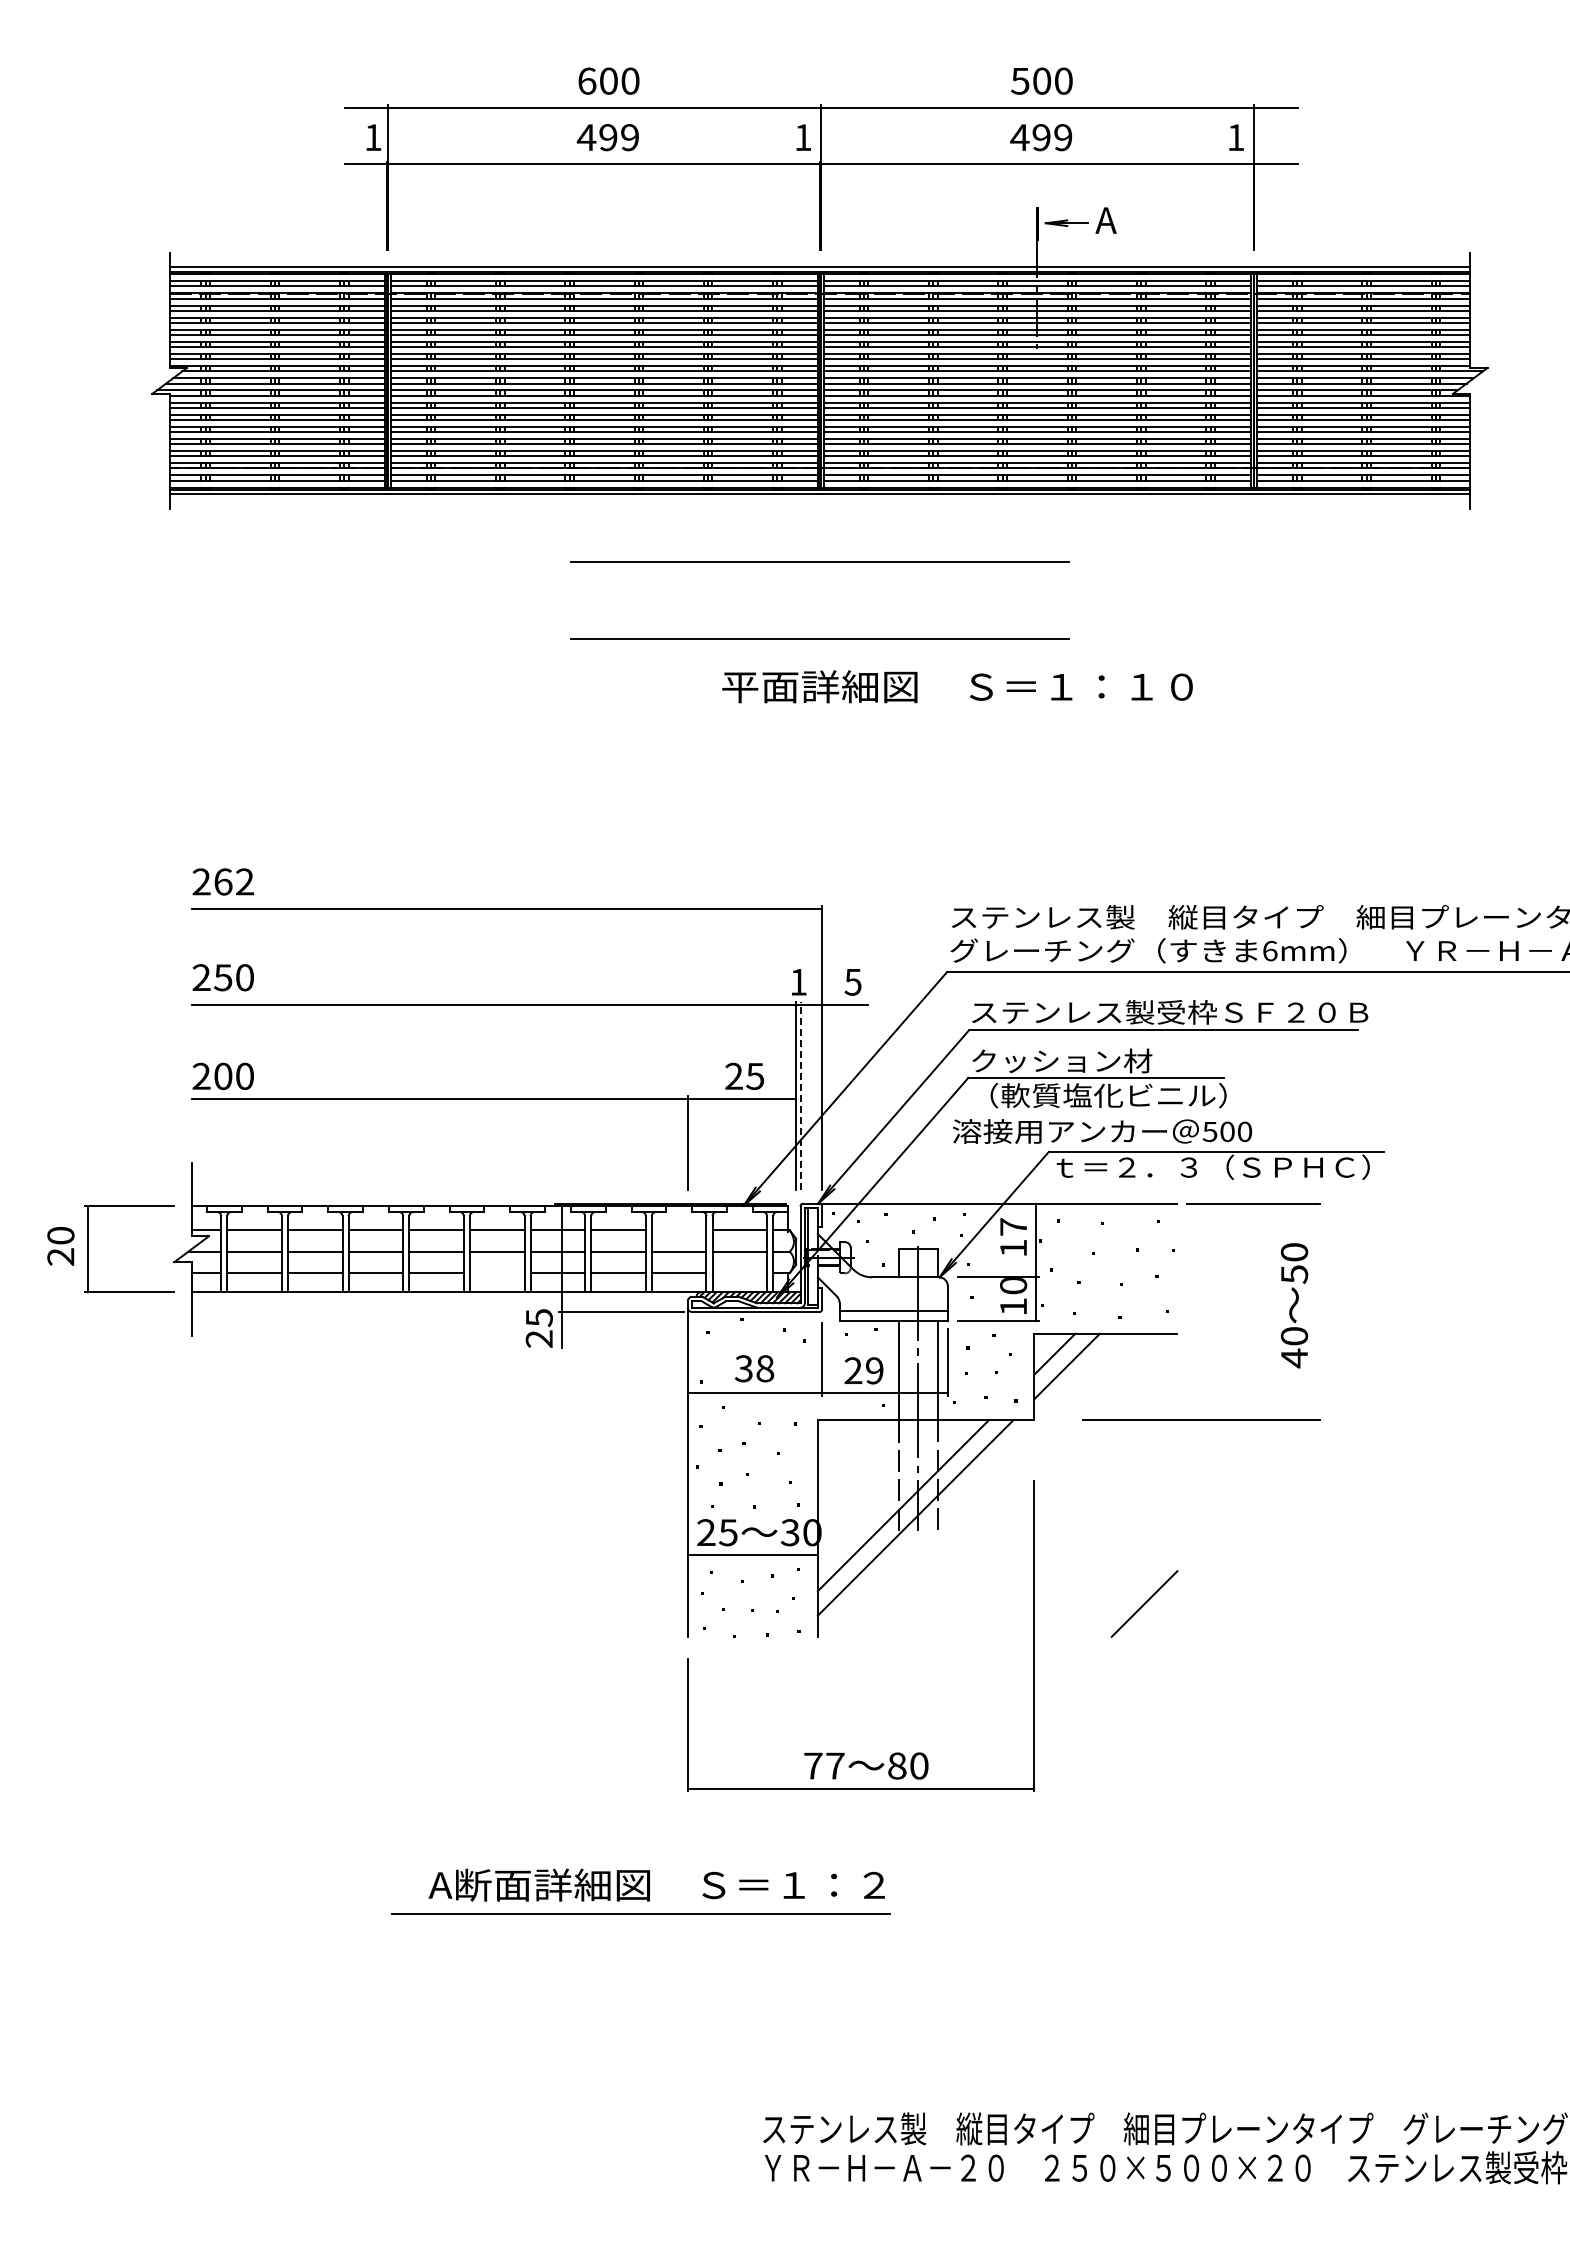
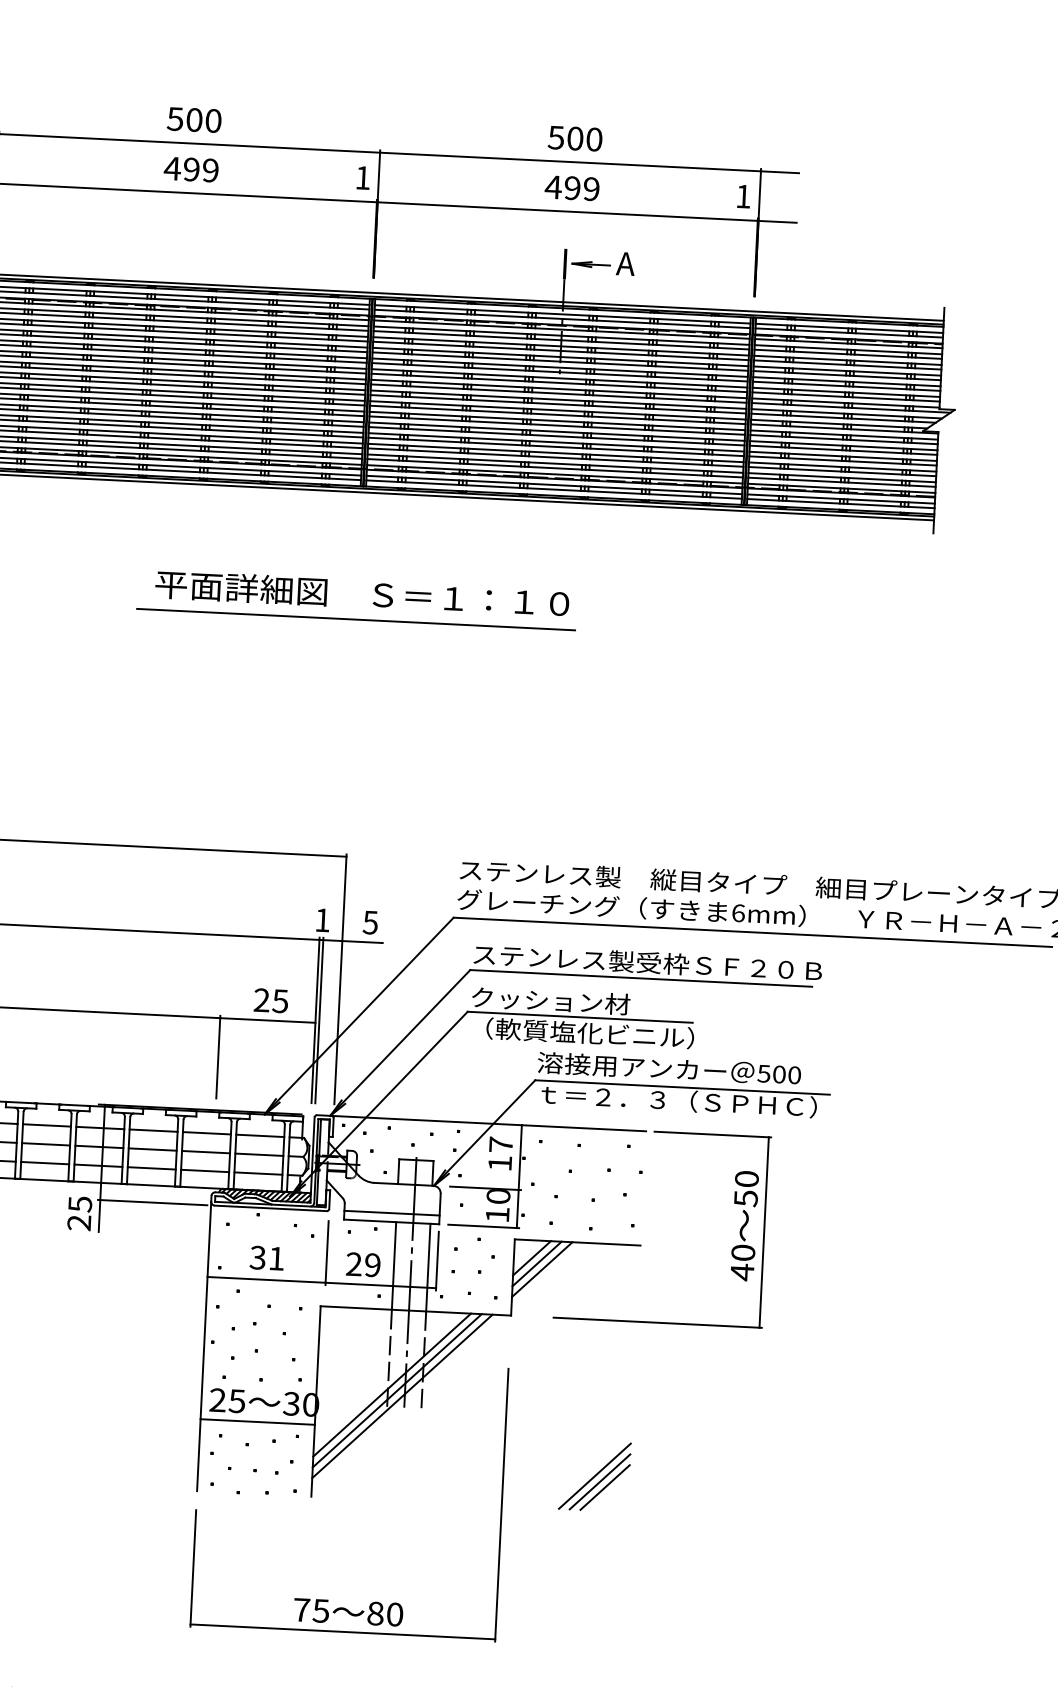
text: (586, 80) -> (174, 118), 600 -> 500
line: (819, 561) -> (359, 551), removed
text: (957, 686) -> (362, 593), moved
line: (800, 1095) -> (319, 1019), dashed -> solid
text: (1102, 1131) -> (669, 1068), moved
line: (678, 1230) -> (206, 1133), added
line: (496, 1273) -> (44, 1163), added
line: (739, 1273) -> (258, 1173), added
line: (1317, 1311) -> (764, 1232), added
line: (1060, 1359) -> (536, 1263), added
text: (765, 1368) -> (276, 1258), 38 -> 31
line: (909, 1511) -> (397, 1390), added
line: (1138, 1597) -> (594, 1475), added
line: (1150, 1609) -> (604, 1486), added
text: (834, 1765) -> (320, 1610), 77 -> 75

